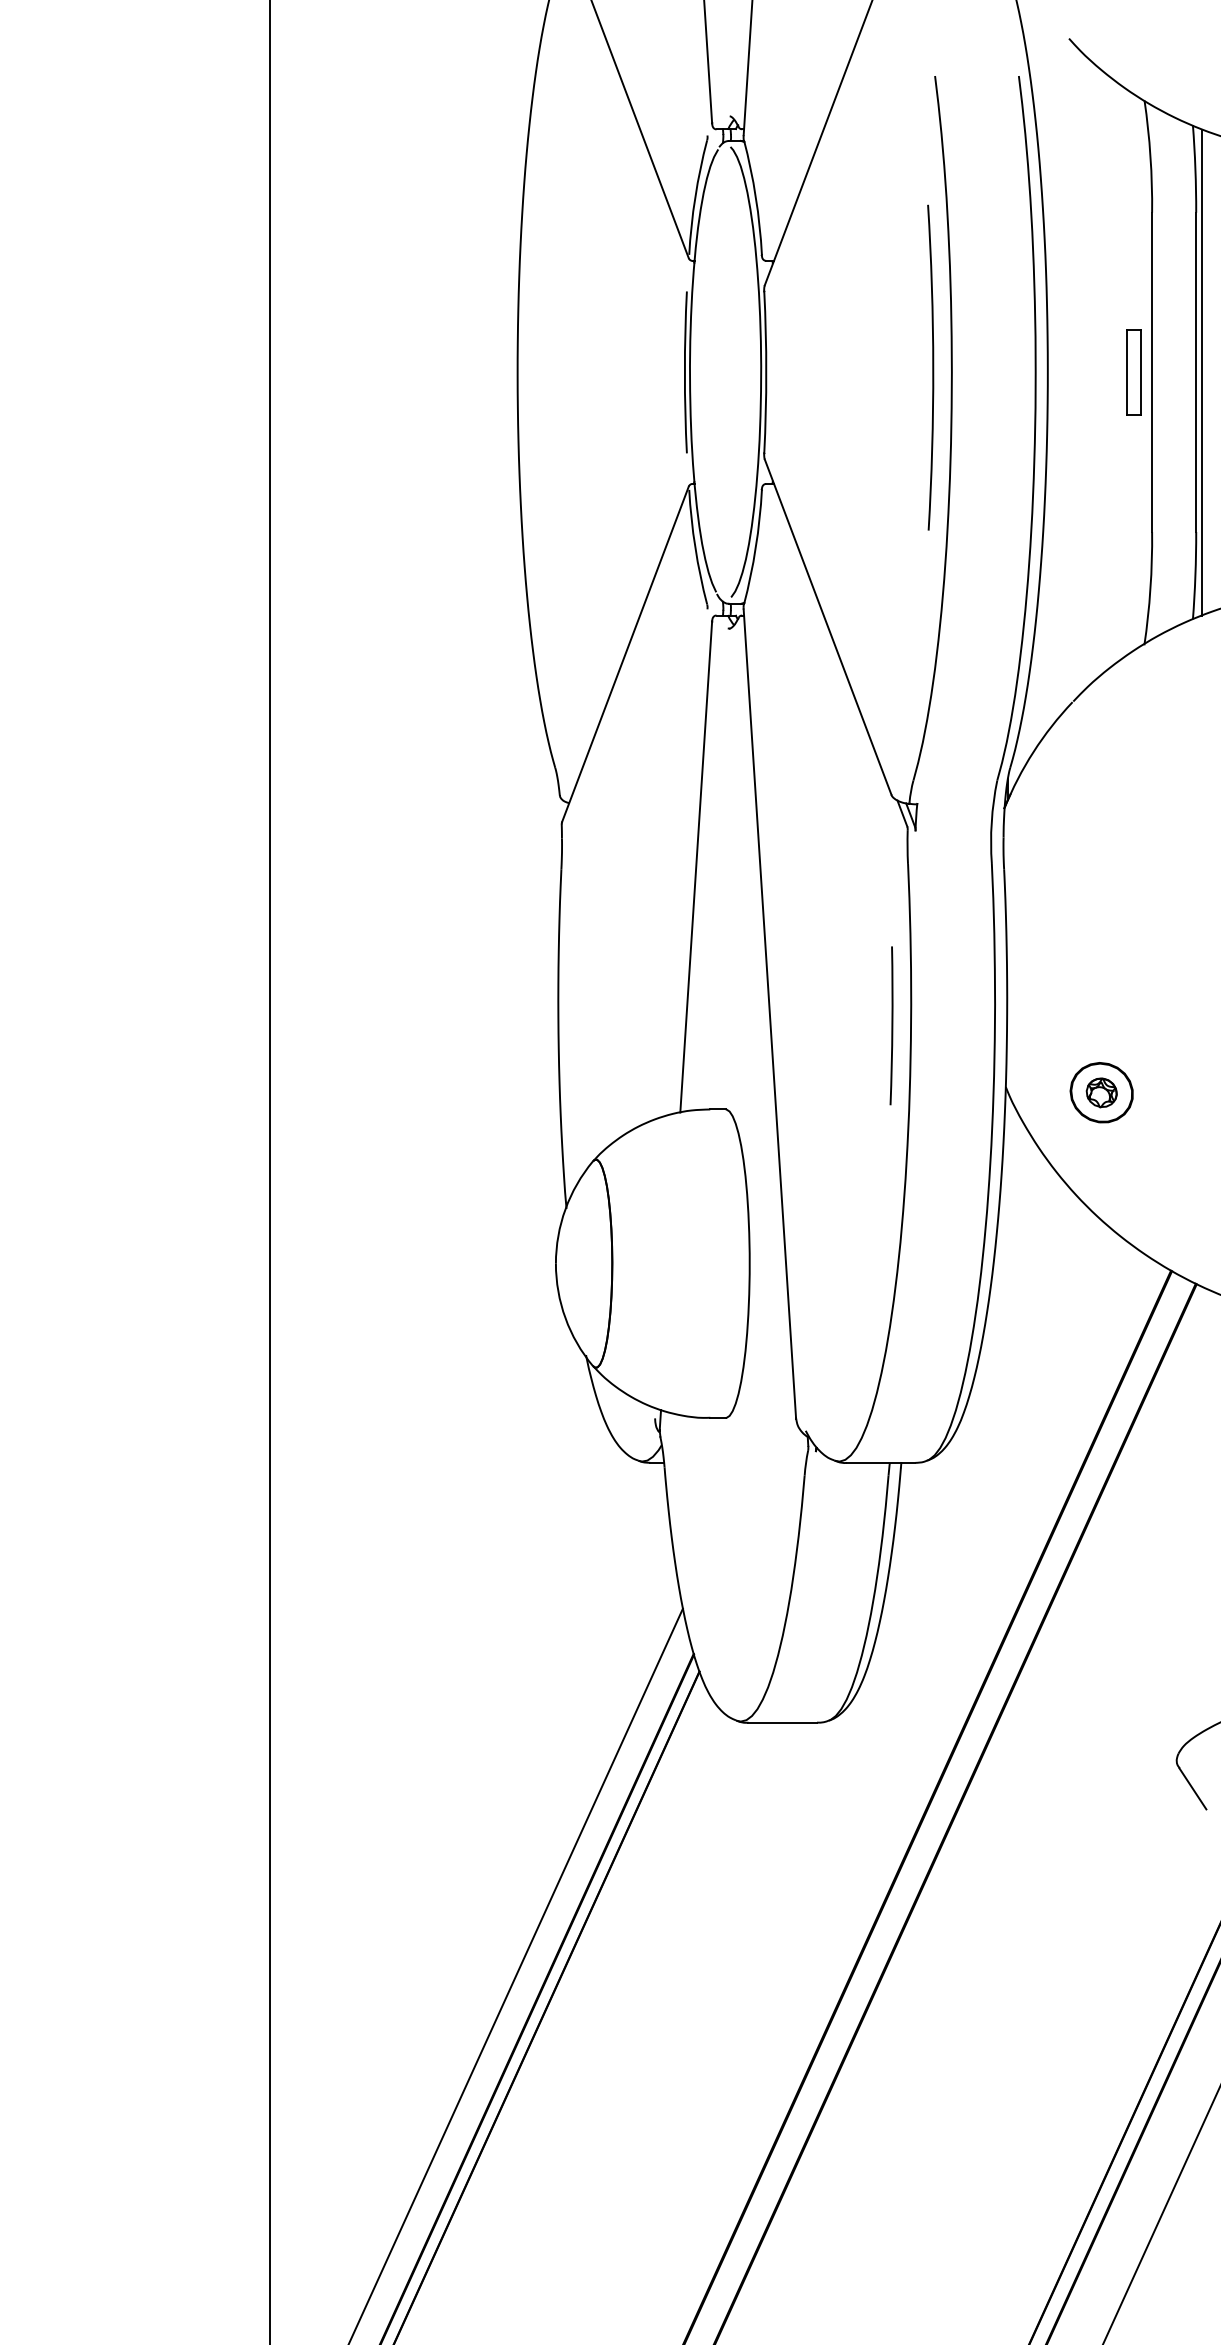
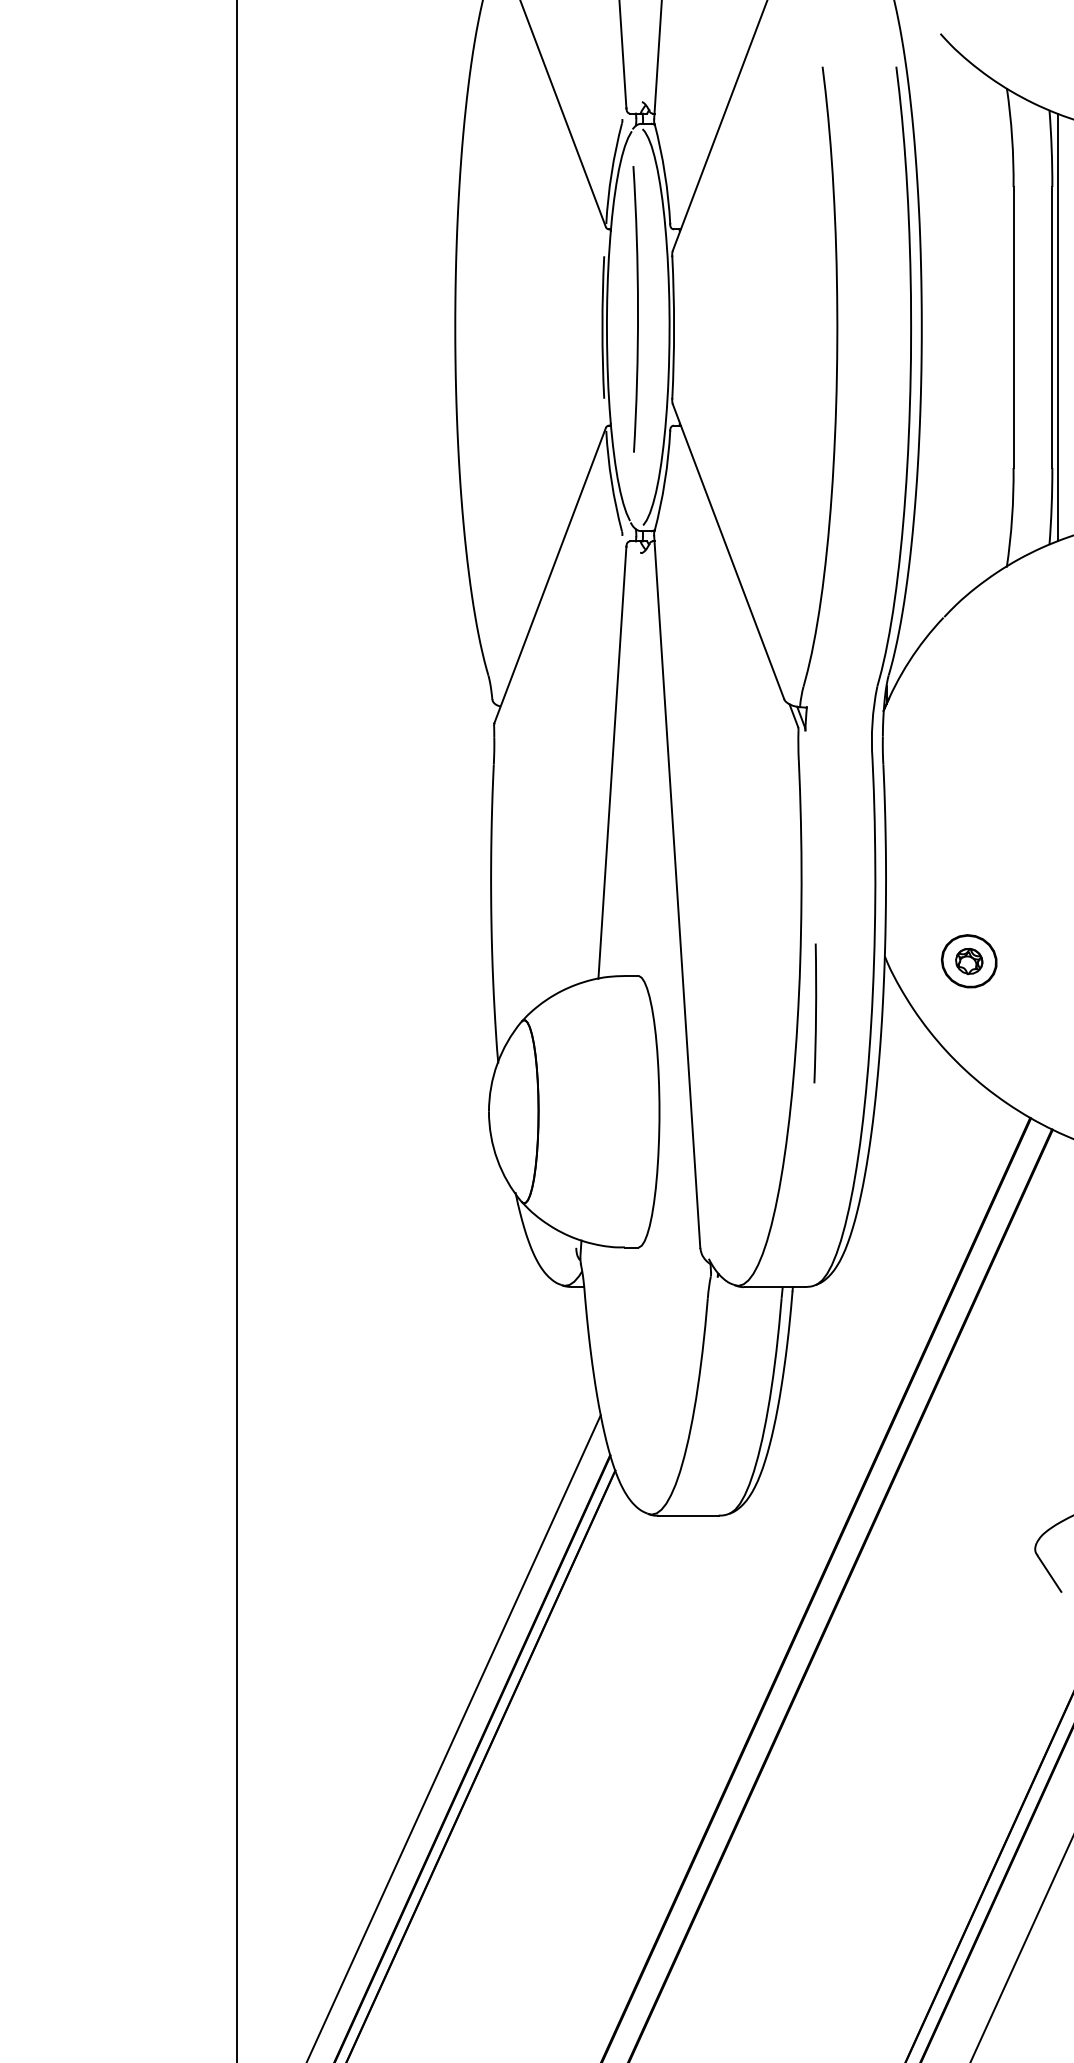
arc: (932, 367) -> (637, 309), moved
part: (1133, 372) -> (997, 327), removed
arc: (891, 1025) -> (815, 1013), moved

